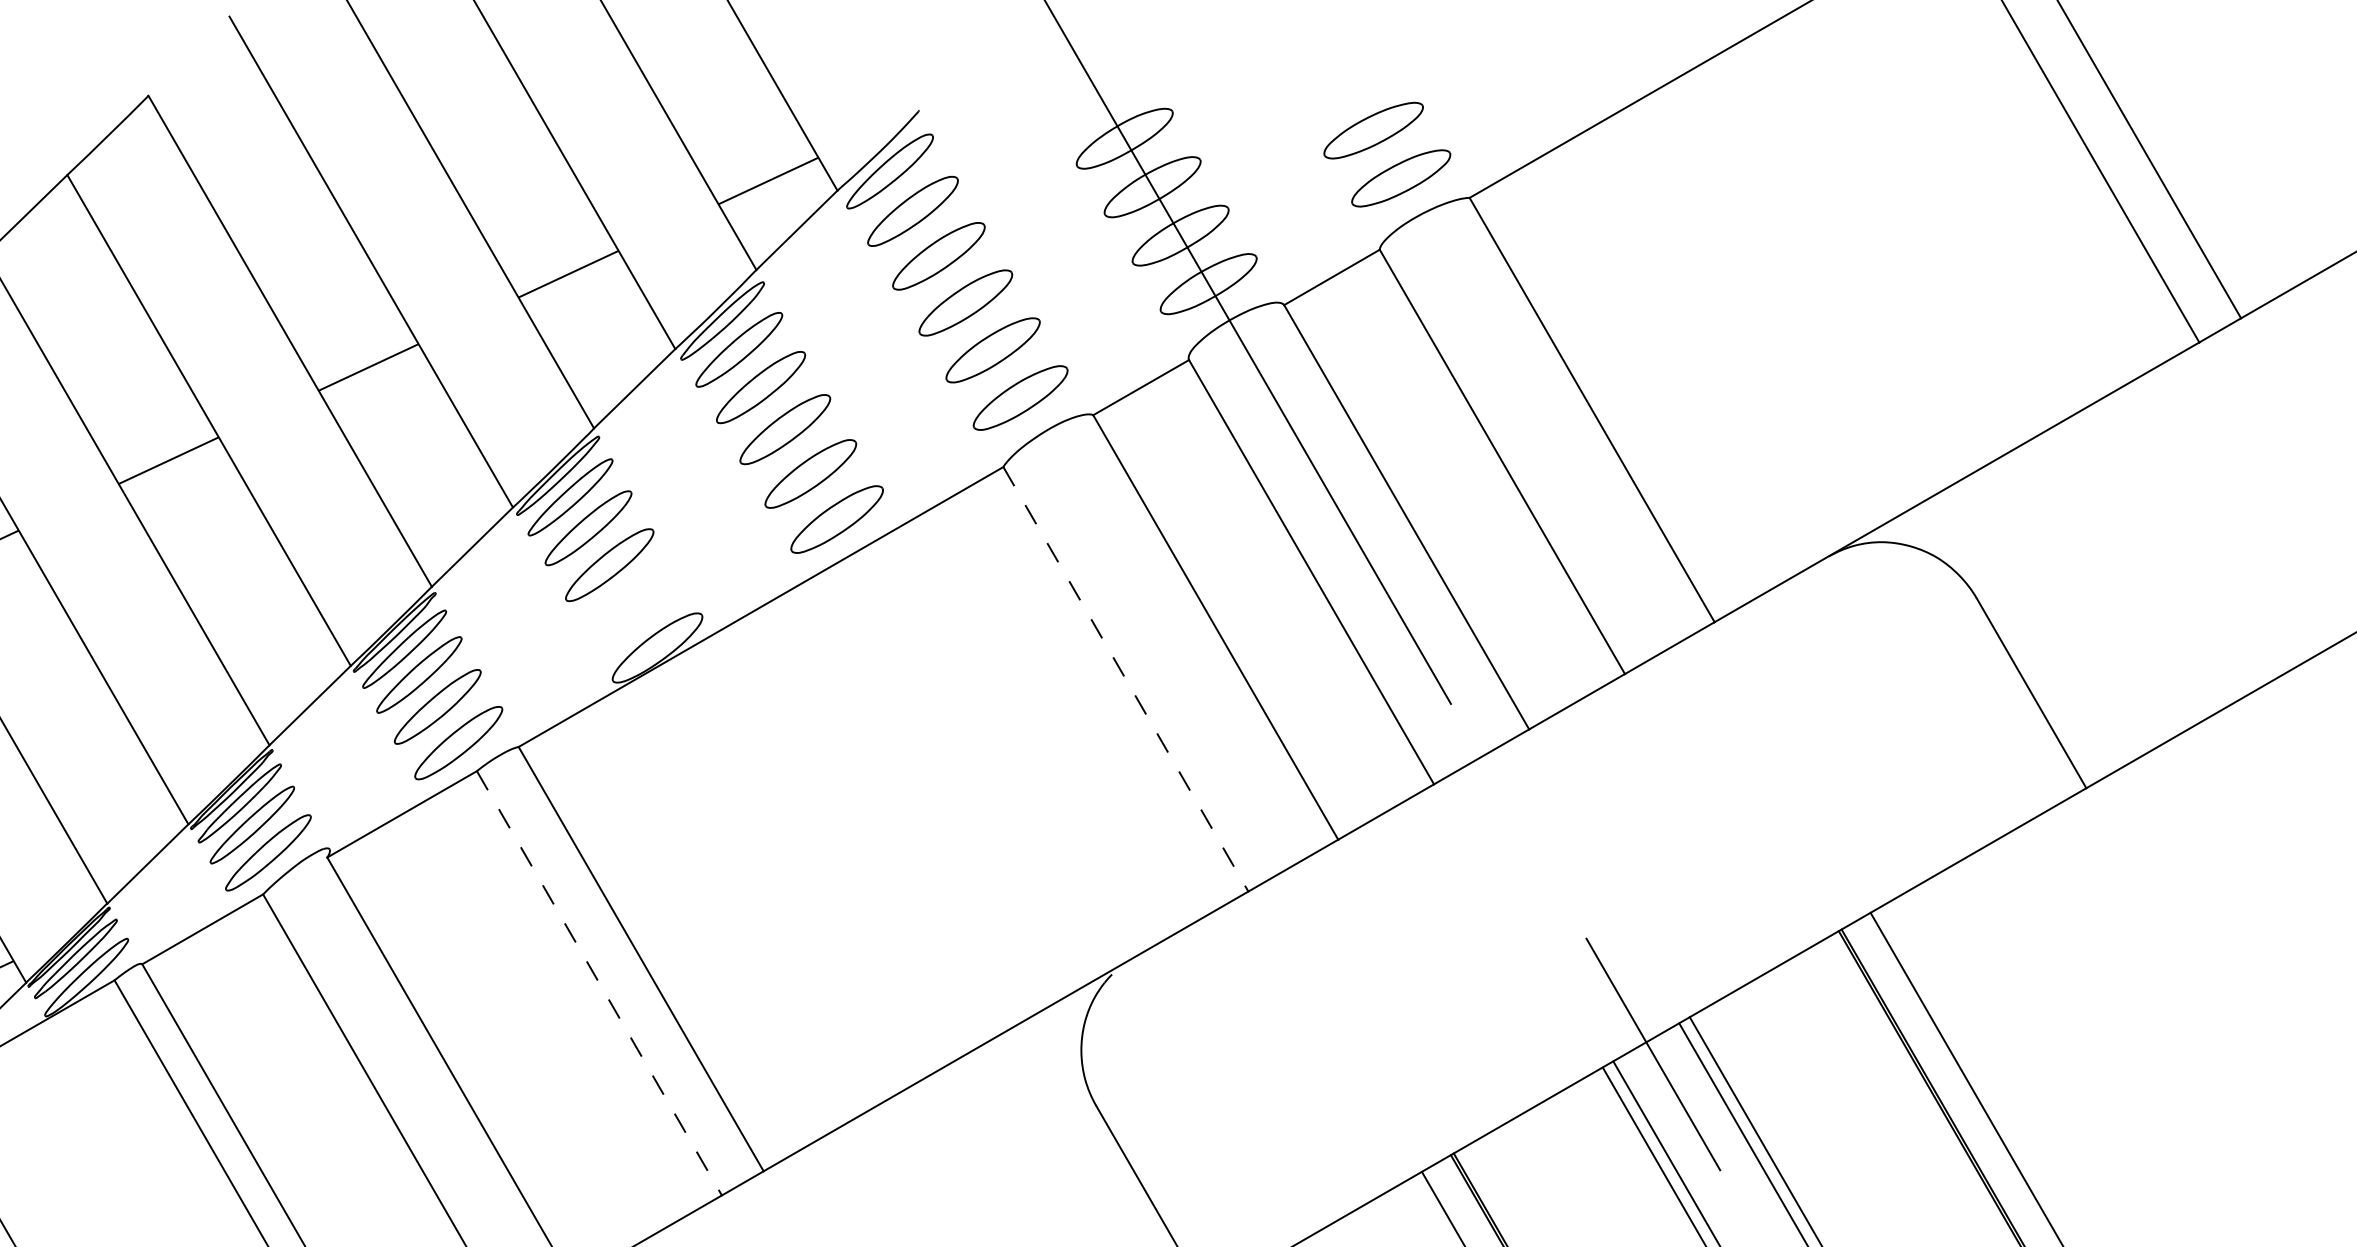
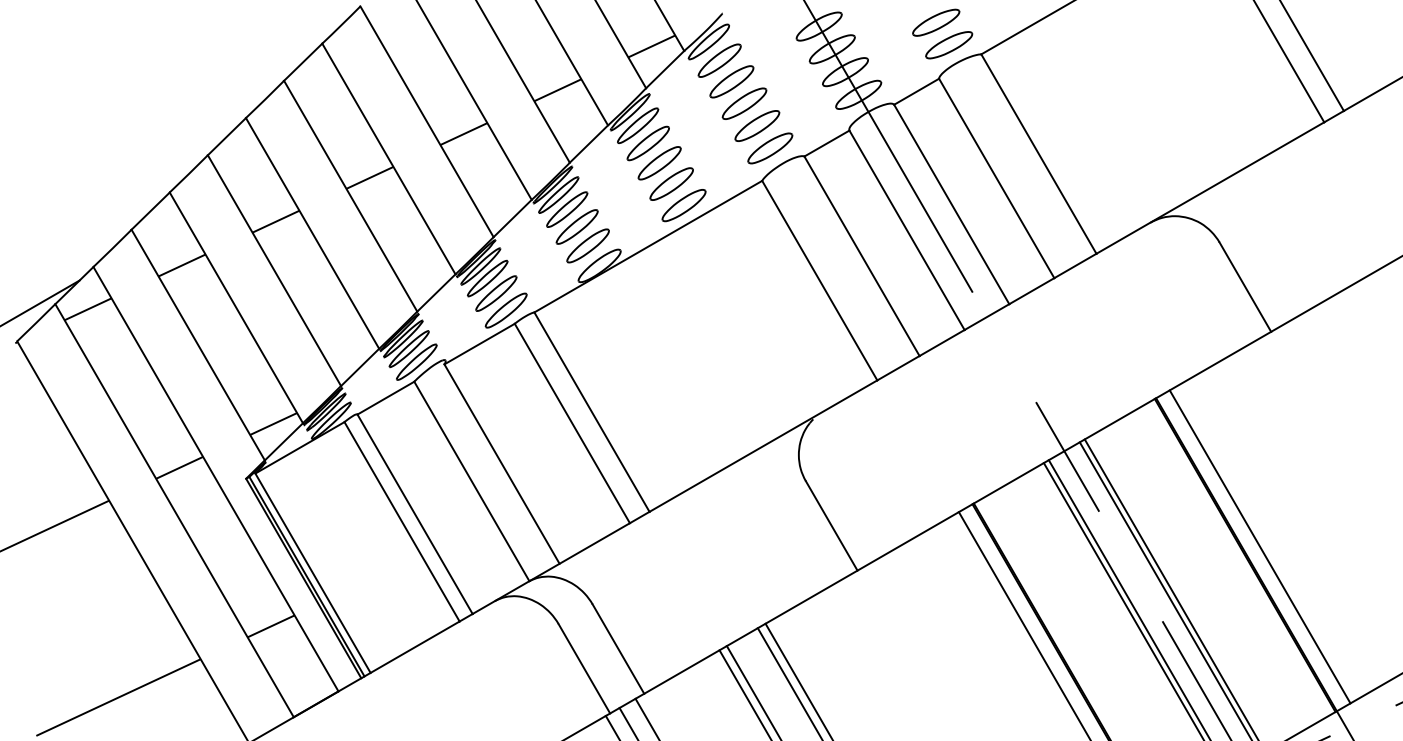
part: (631, 604) -> (587, 245), added
line: (1127, 681) -> (820, 281), dashed -> solid
line: (599, 983) -> (572, 423), dashed -> solid

